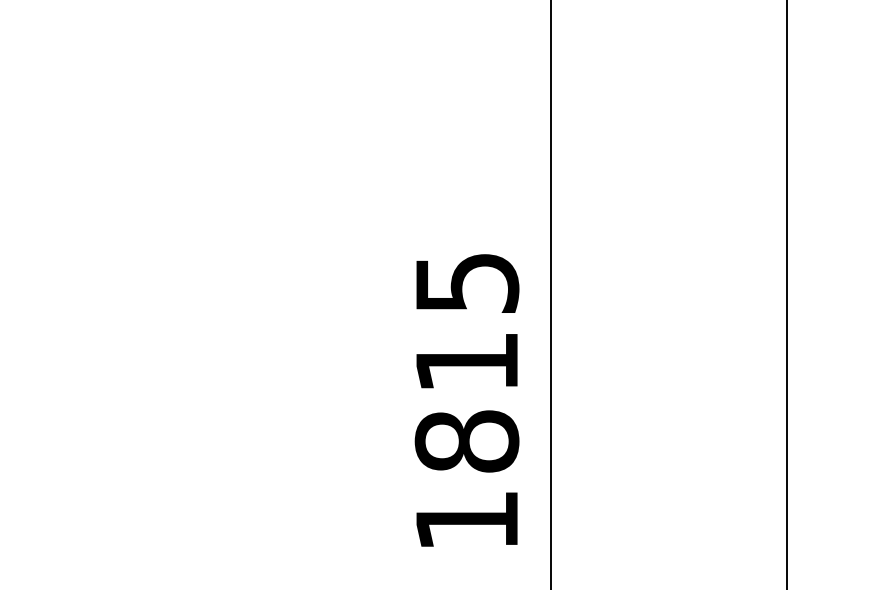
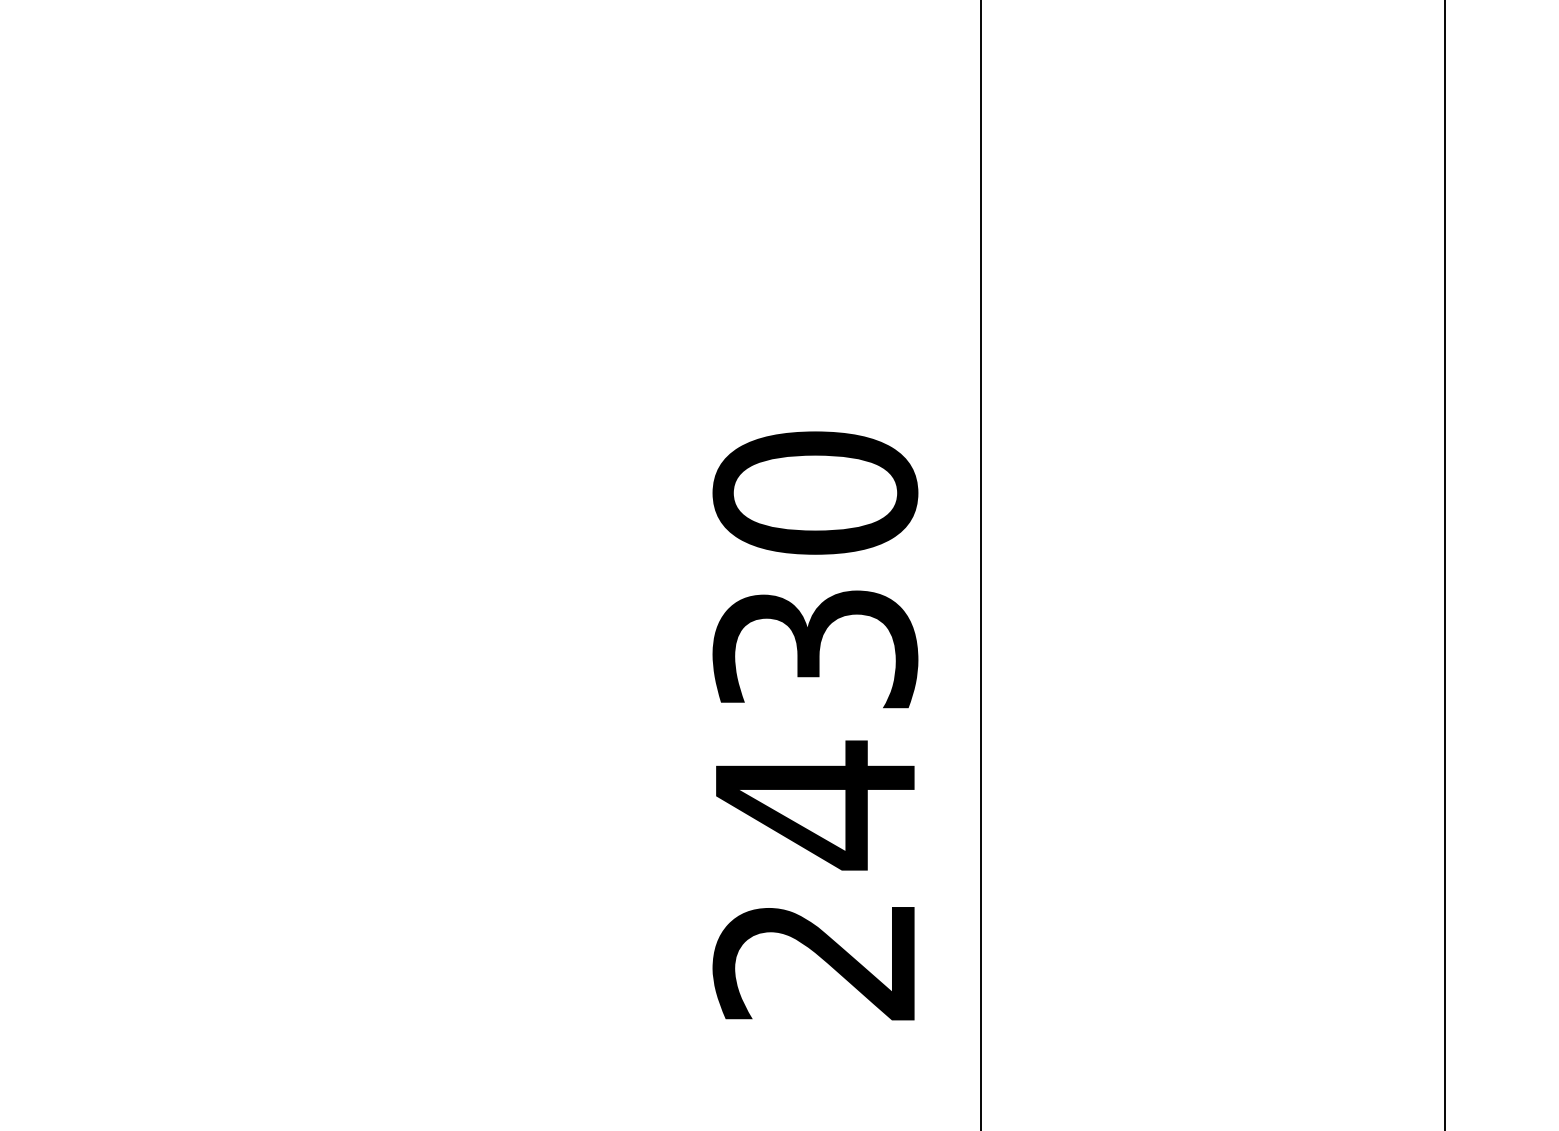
text: (466, 401) -> (814, 726), 1815 -> 2430

